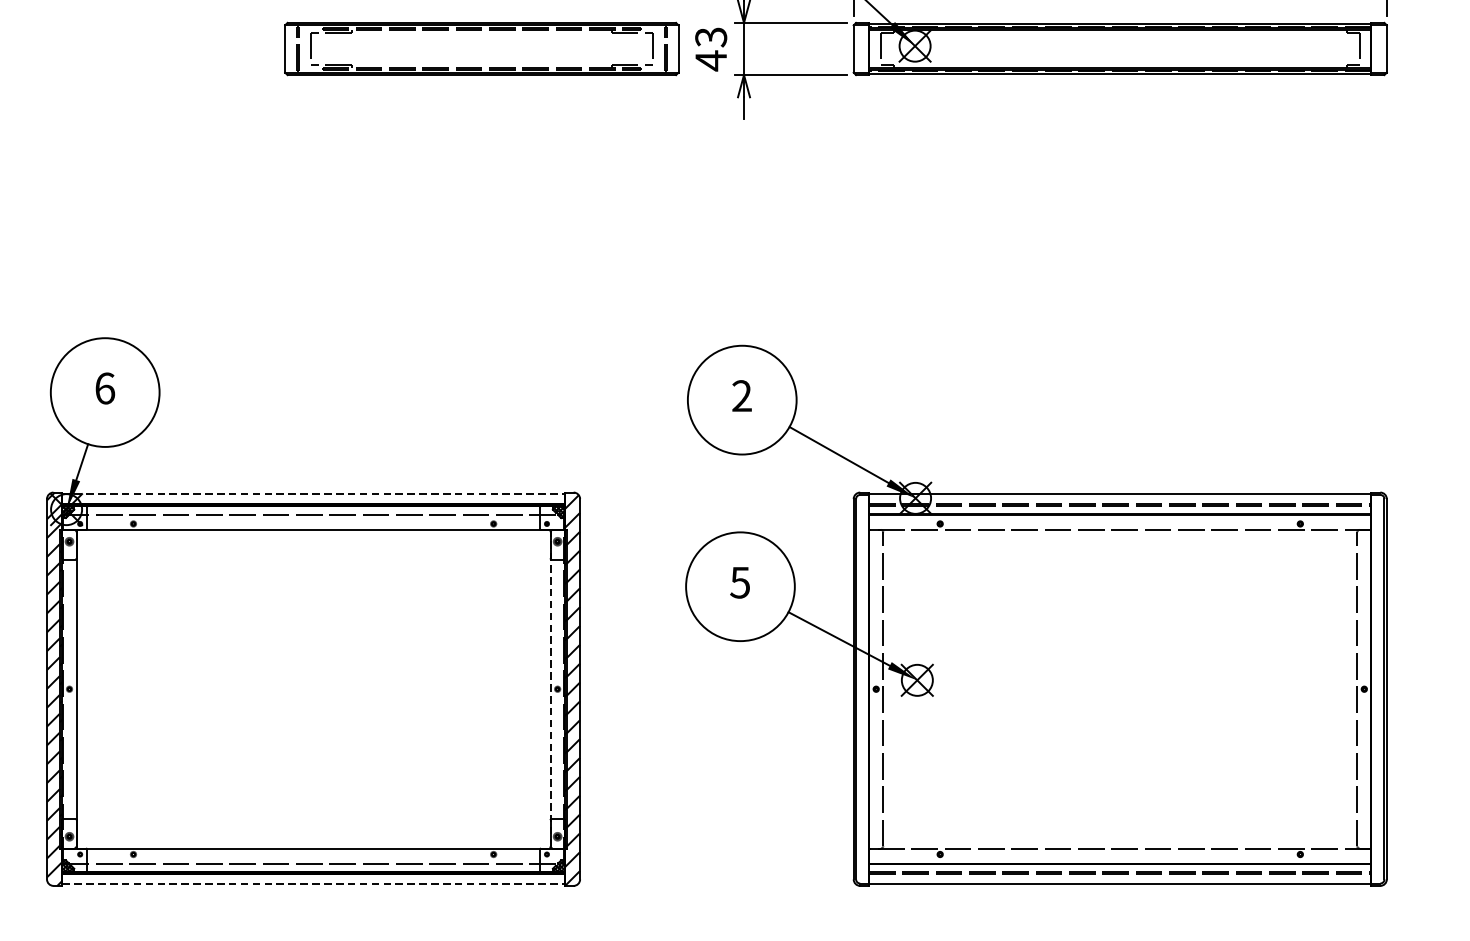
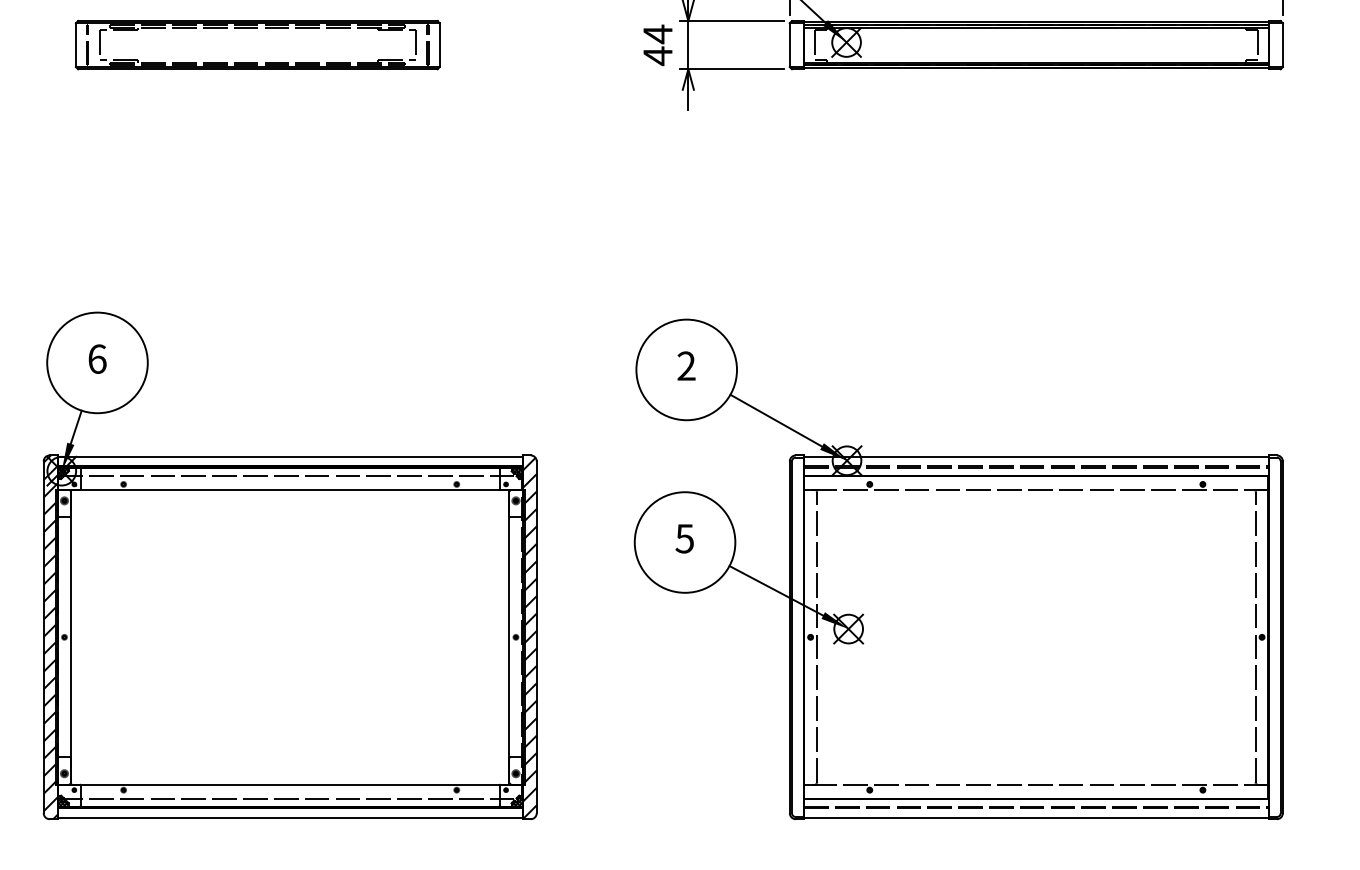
text: (710, 37) -> (657, 34), 43 -> 44
part: (481, 49) -> (257, 45), moved
line: (313, 494) -> (290, 457), dashed -> solid
line: (550, 688) -> (509, 636), dashed -> solid
line: (313, 884) -> (290, 817), dashed -> solid

